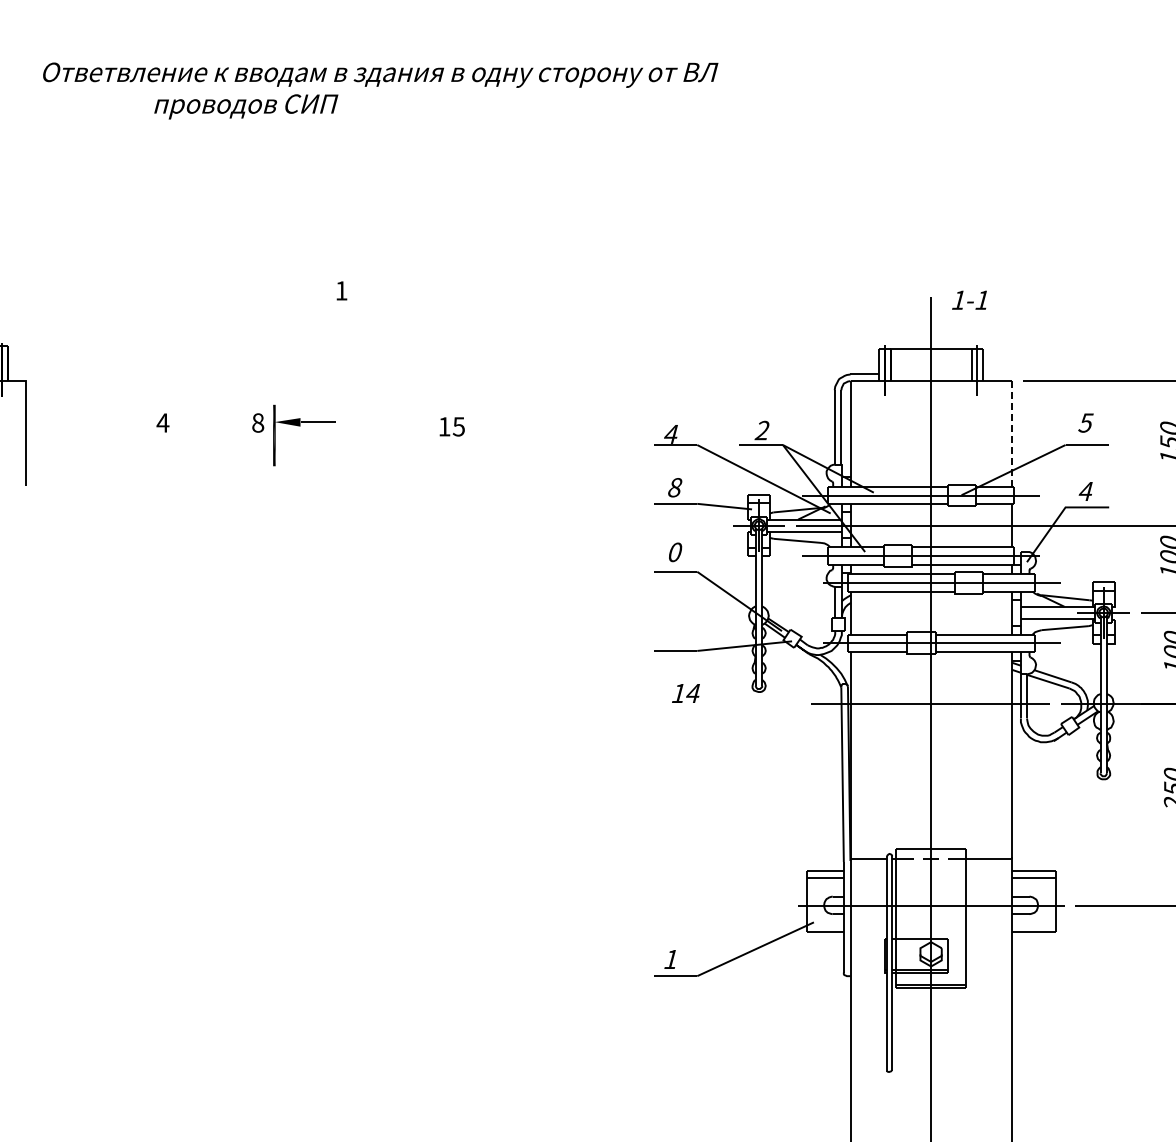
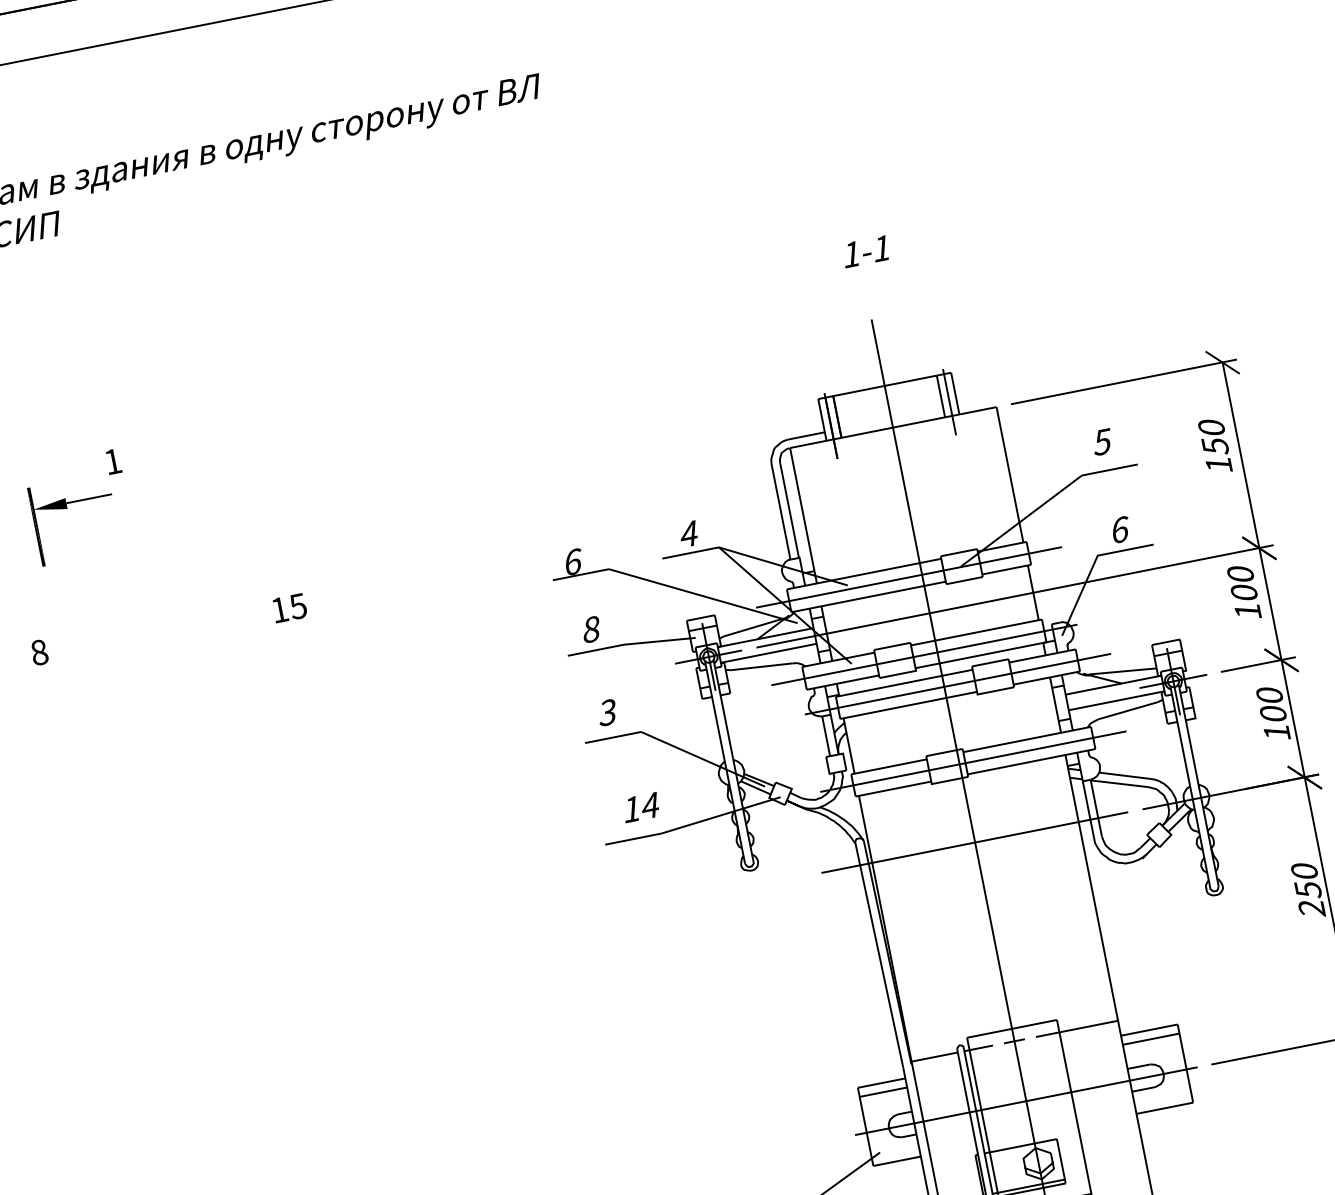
text: (969, 299) -> (865, 250), moved
part: (300, 426) -> (67, 508), moved
text: (761, 430) -> (687, 534), 2 -> 4
text: (671, 433) -> (572, 560), 4 -> 6
line: (1011, 433) -> (1009, 474), dashed -> solid
text: (1086, 491) -> (1120, 529), 4 -> 6
text: (674, 552) -> (607, 712), 0 -> 3
text: (685, 693) -> (640, 807), moved

